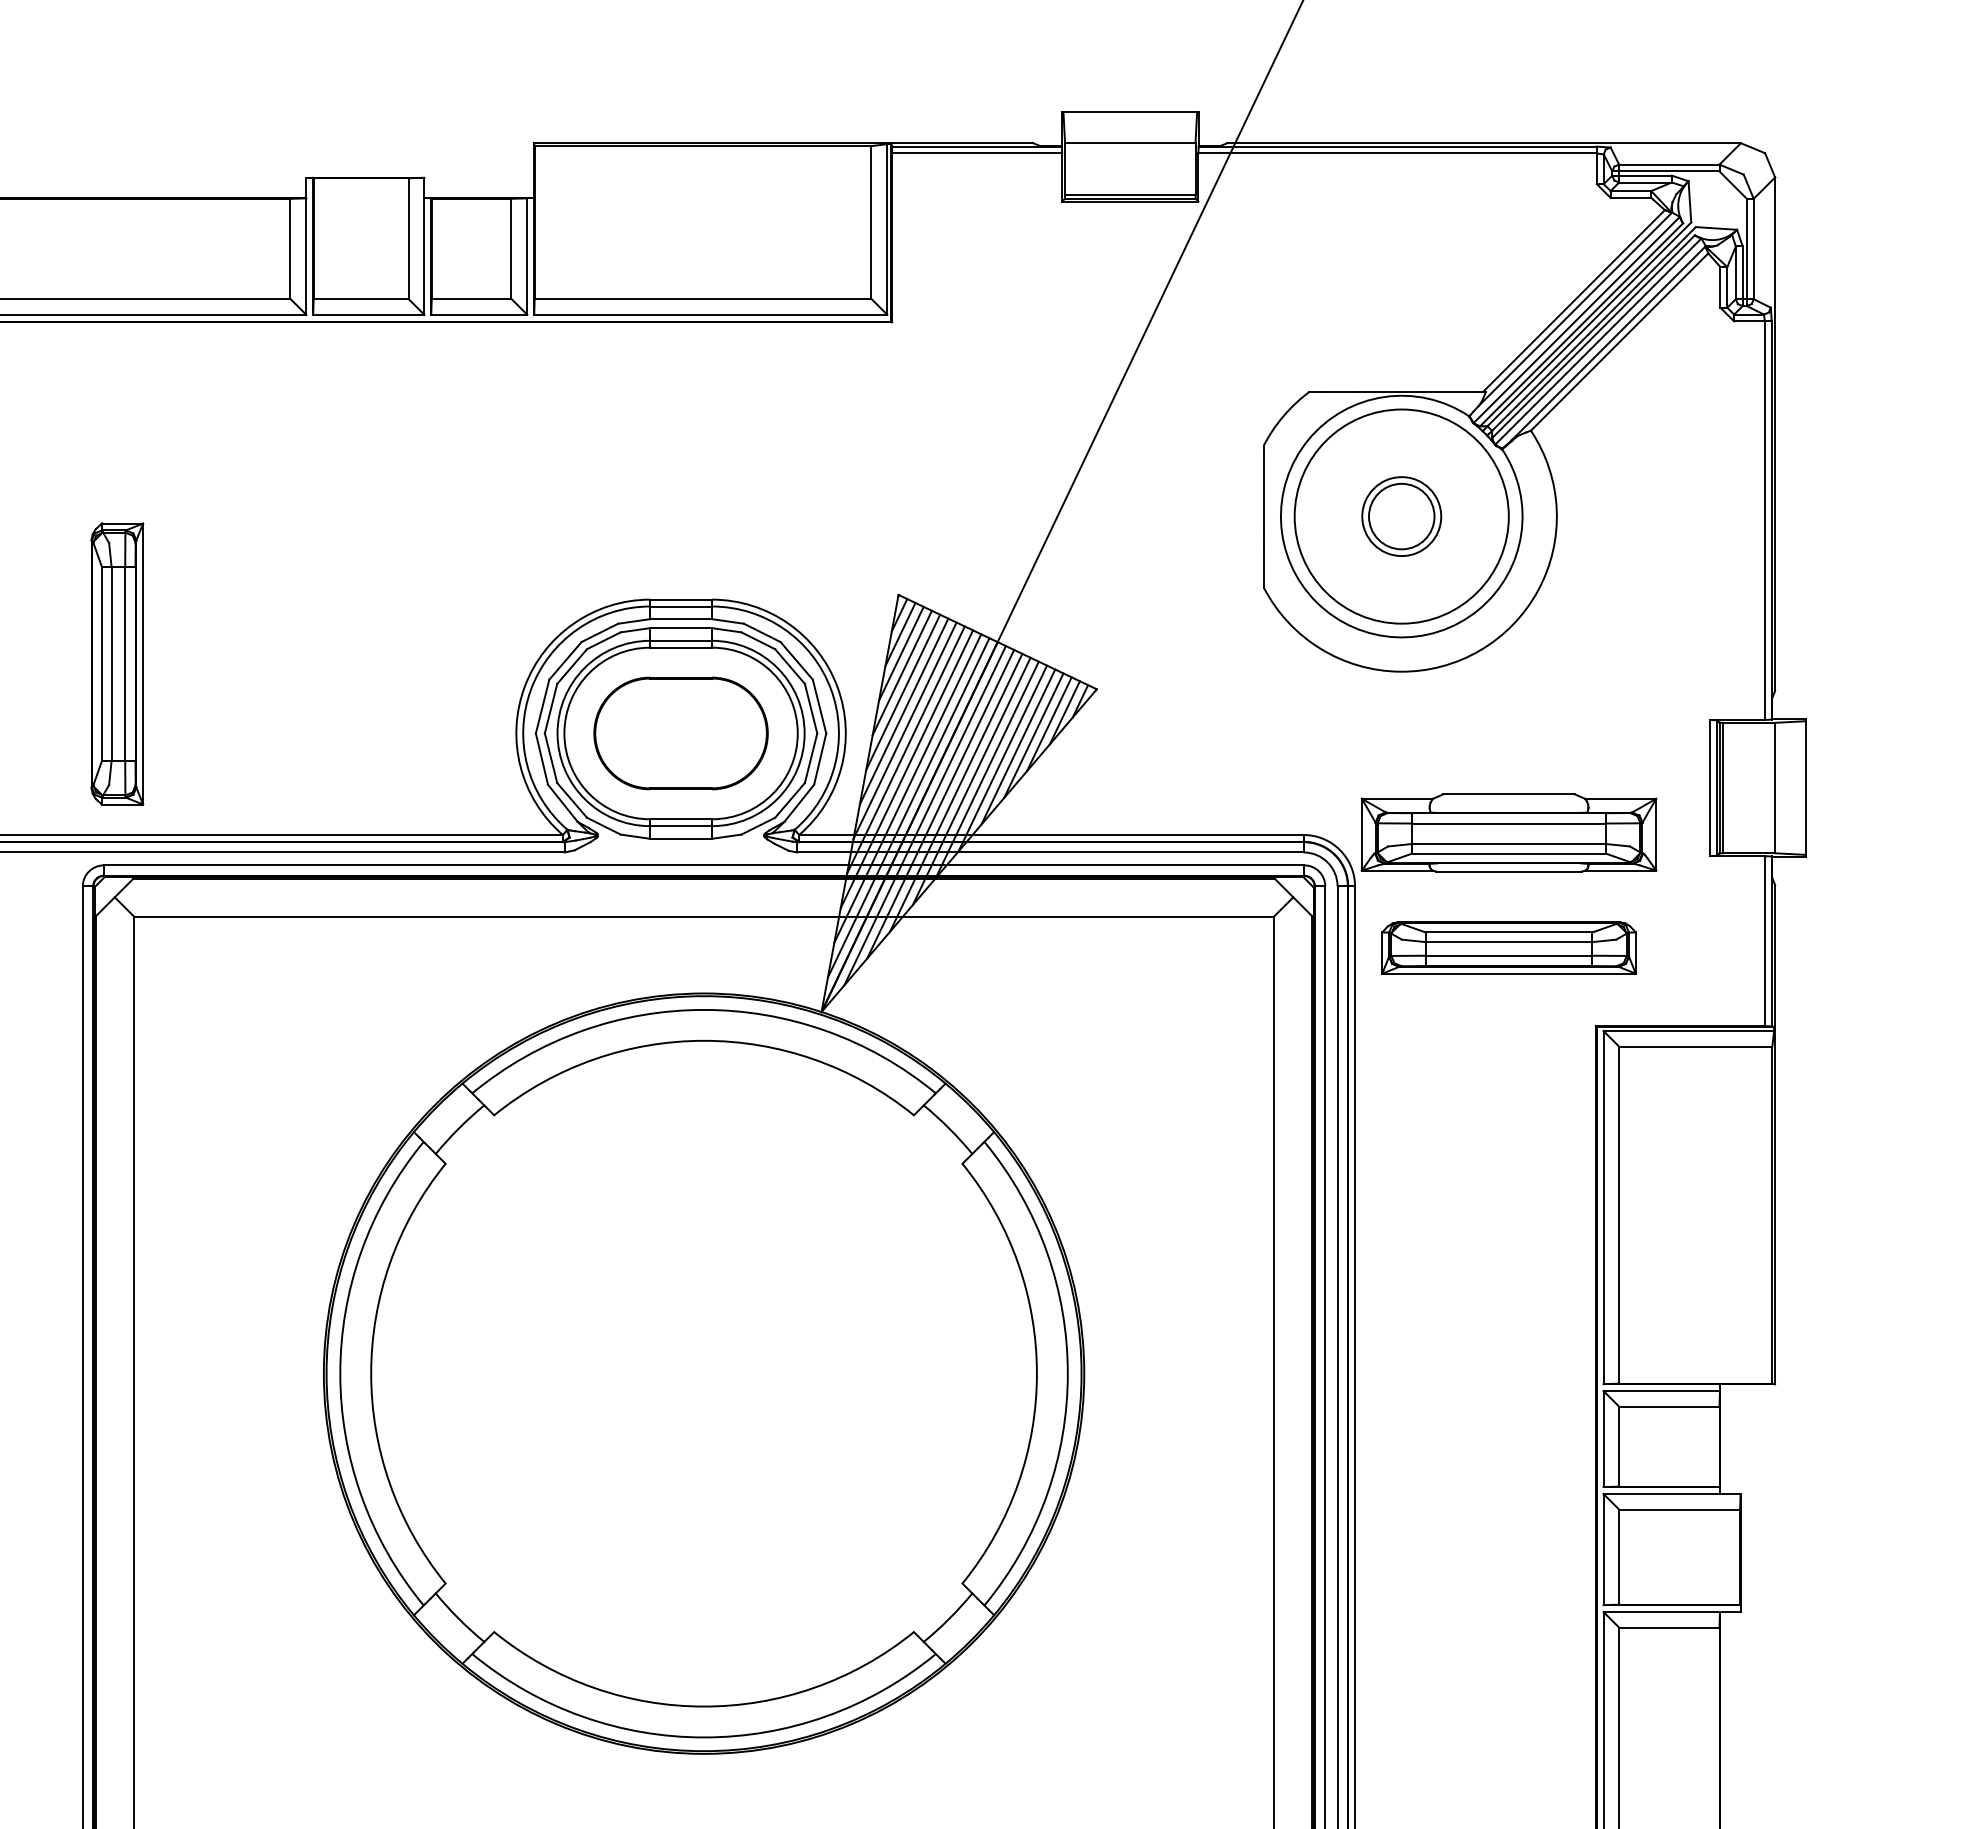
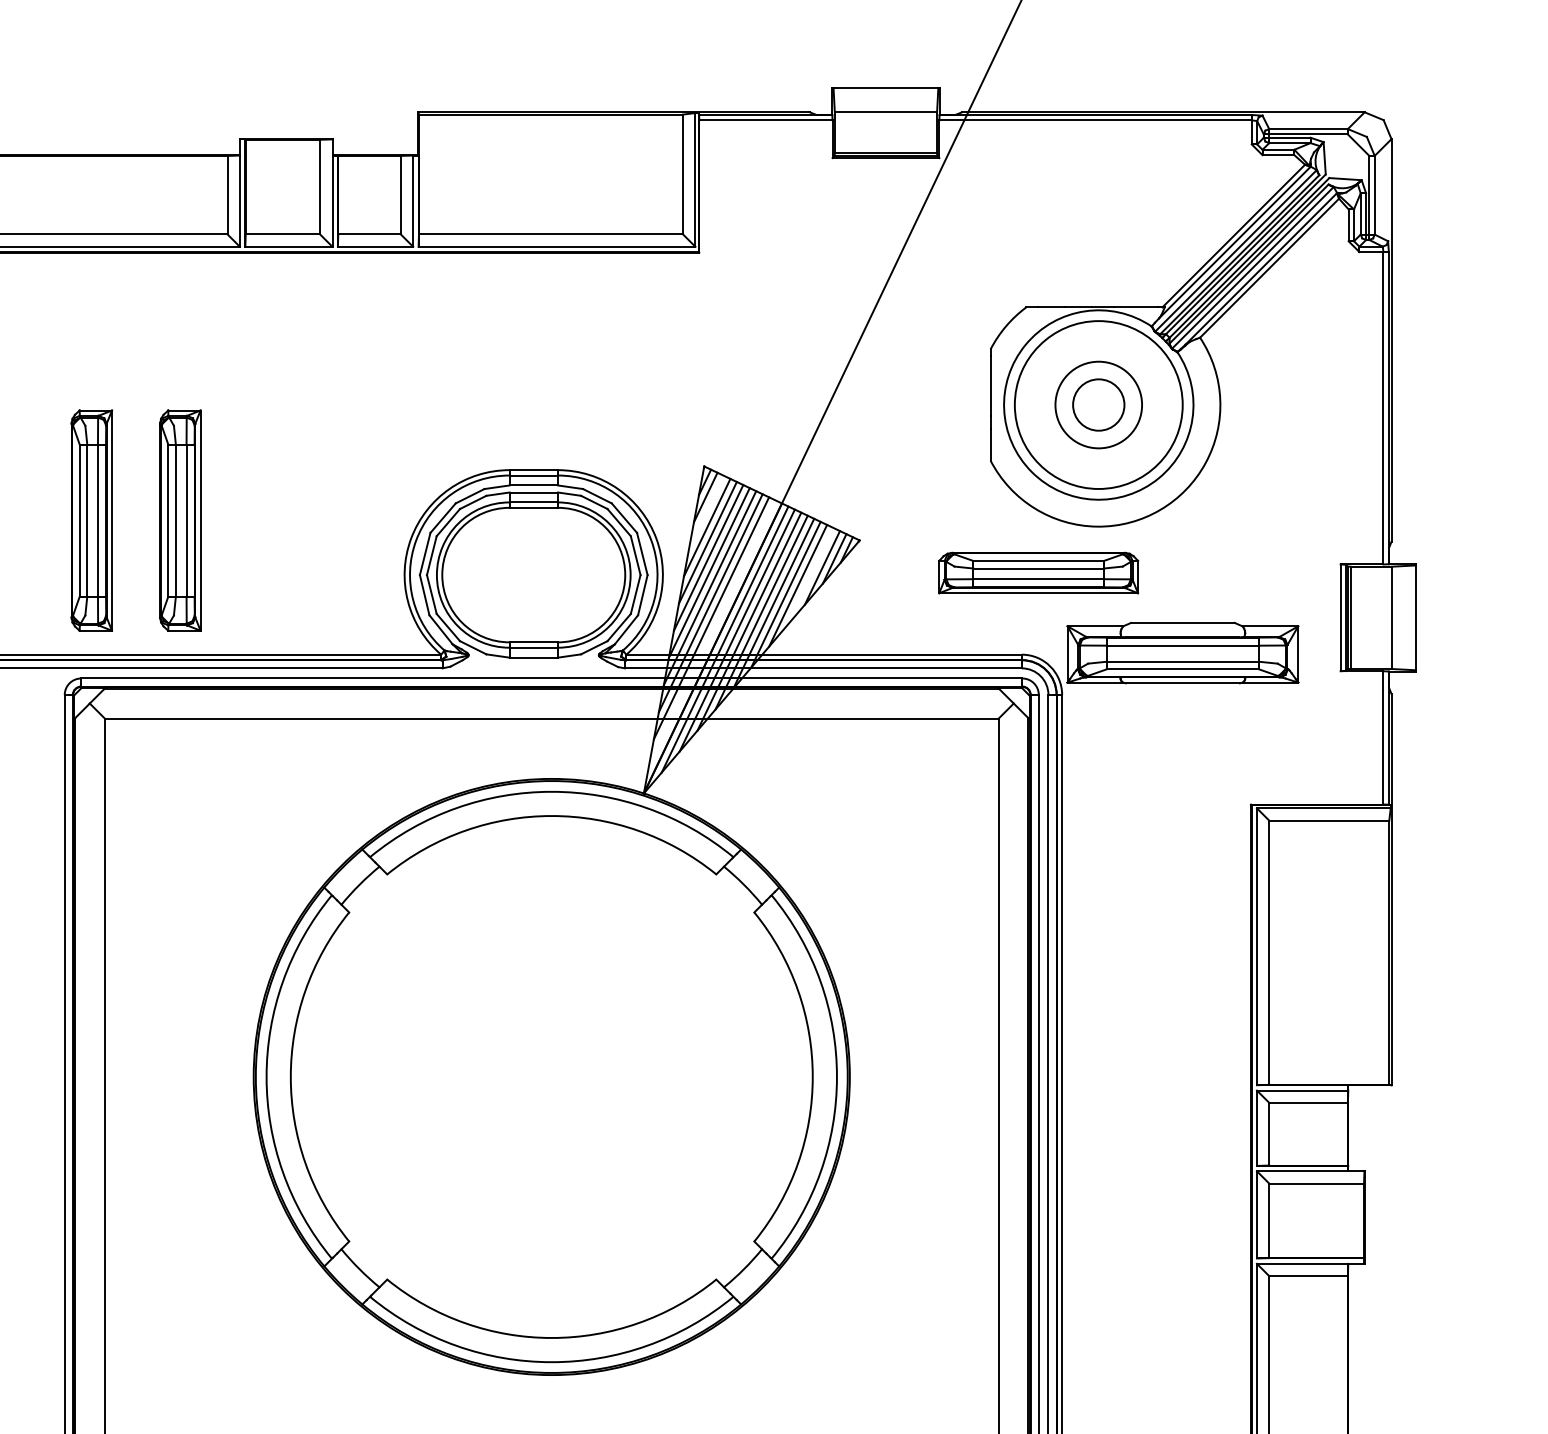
circle: (1401, 516) -> (1098, 404), size x1.4
line: (901, 653) -> (706, 512), removed
part: (230, 663) -> (180, 520), added
part: (680, 733) -> (533, 575), removed
line: (1033, 735) -> (810, 576), removed
line: (908, 807) -> (712, 633), removed
part: (1508, 947) -> (1038, 572), moved

